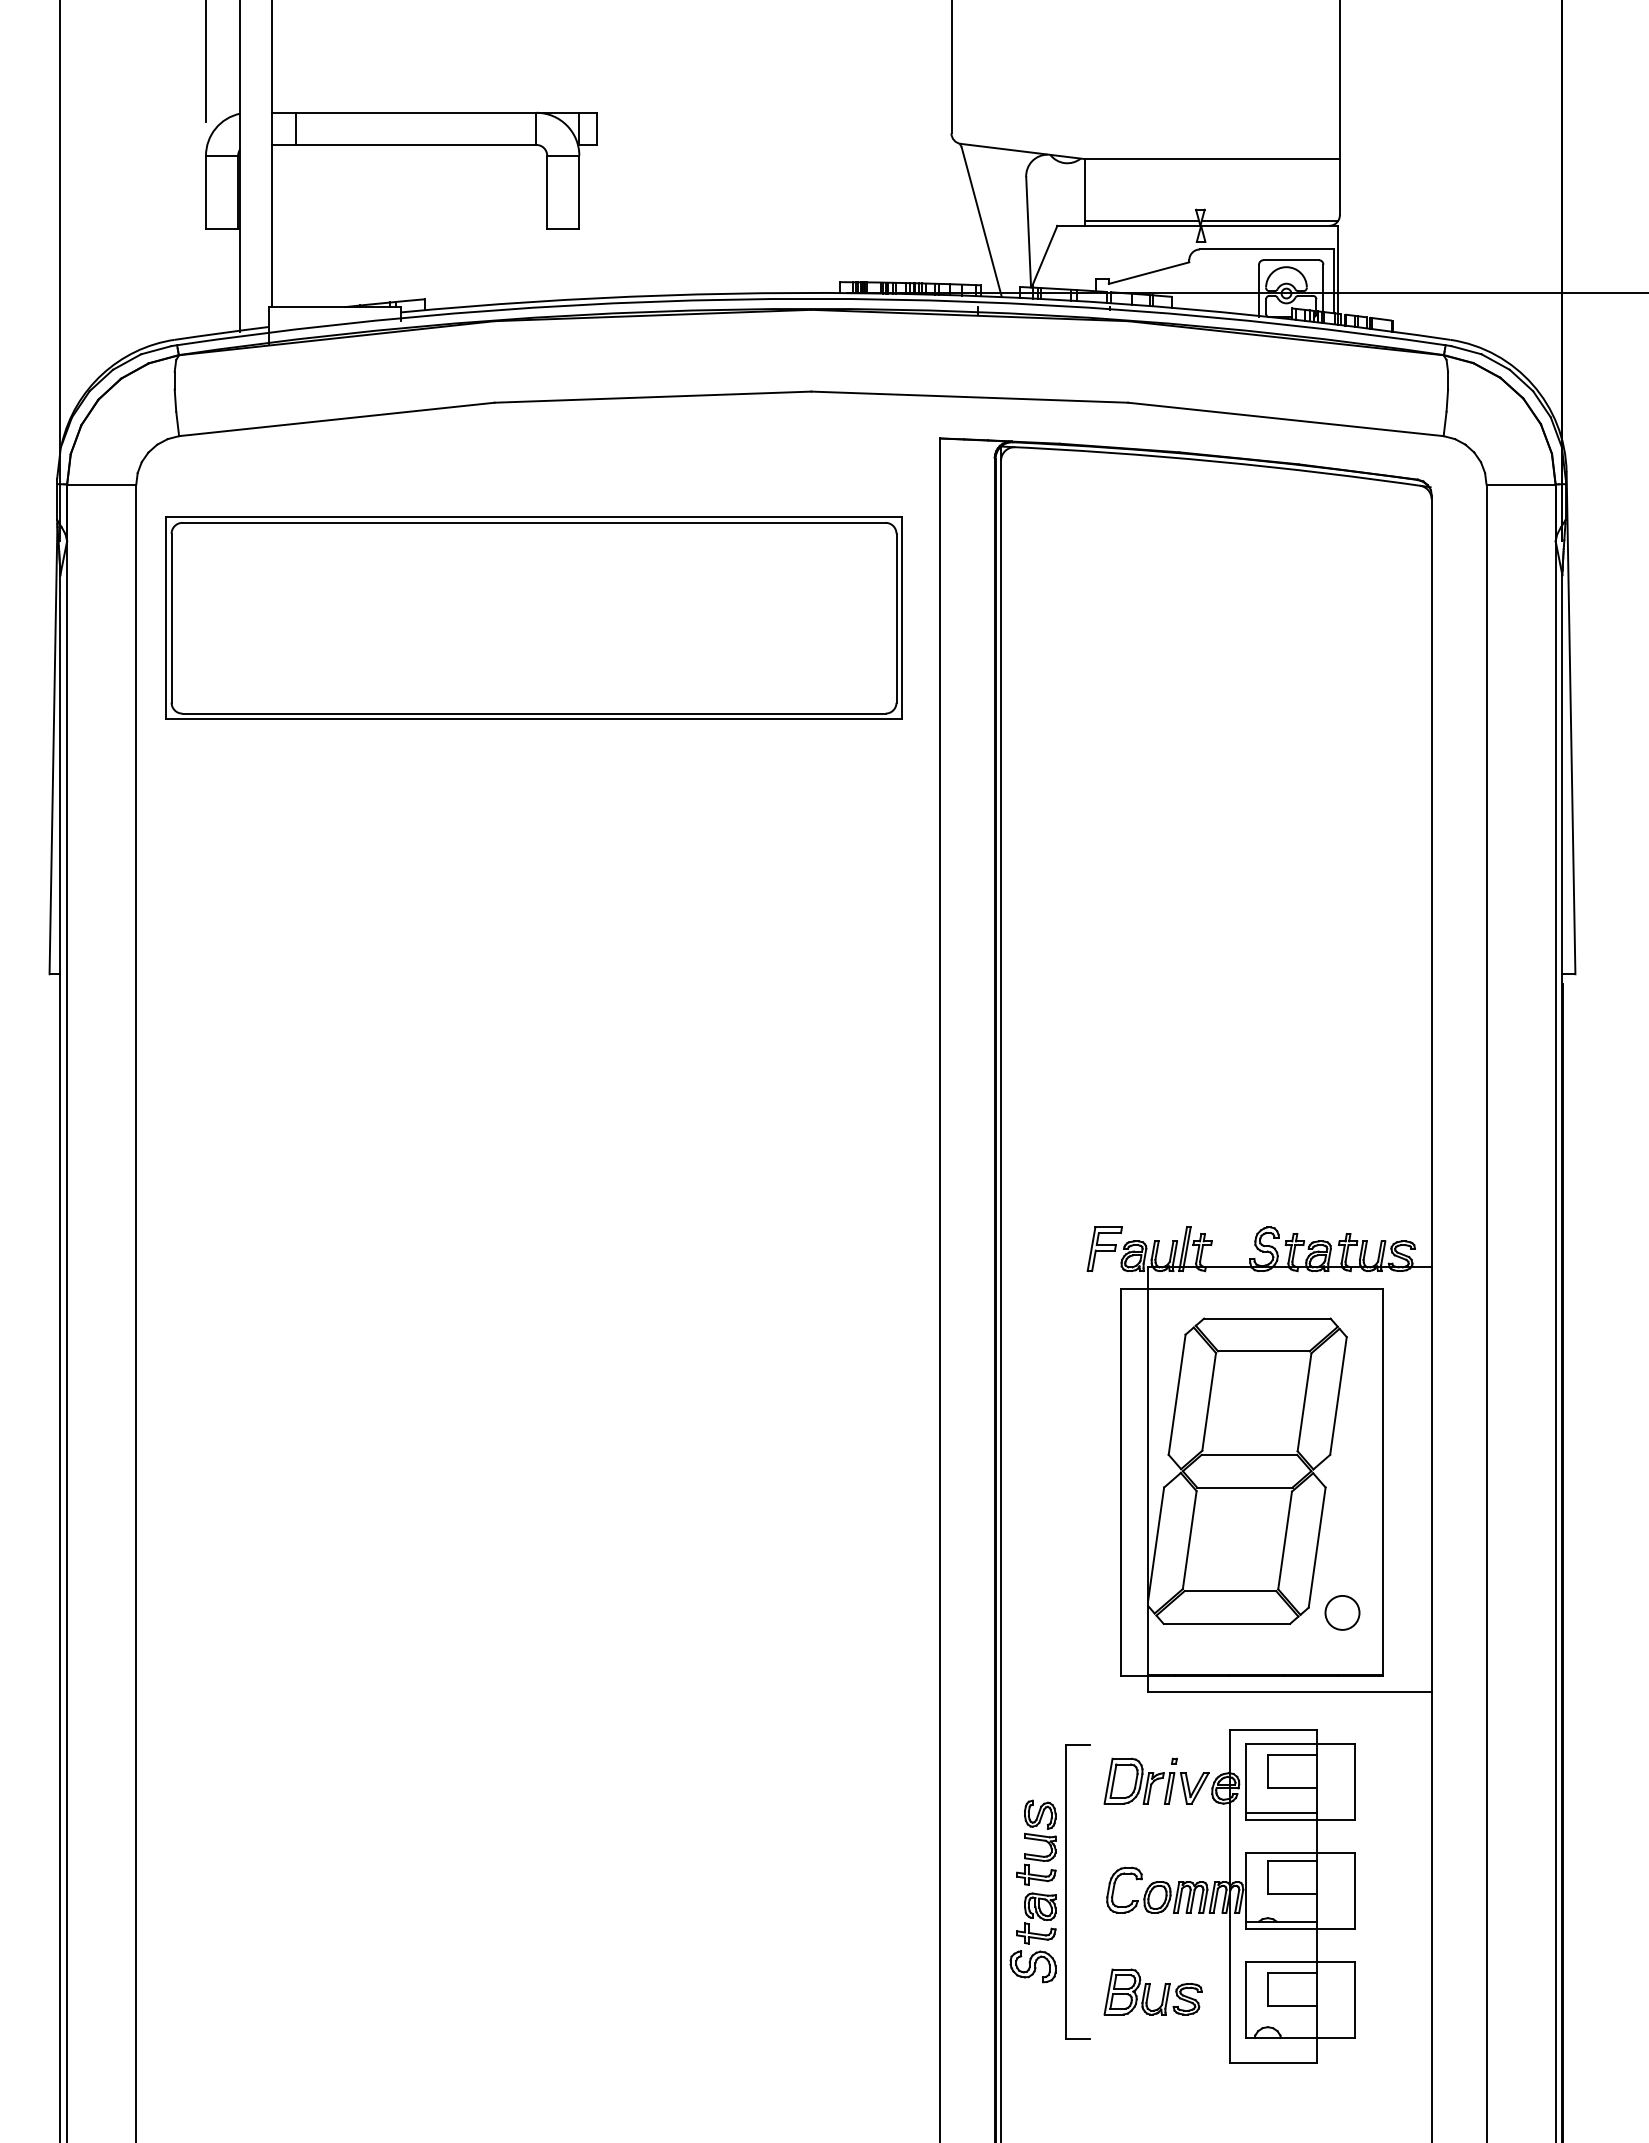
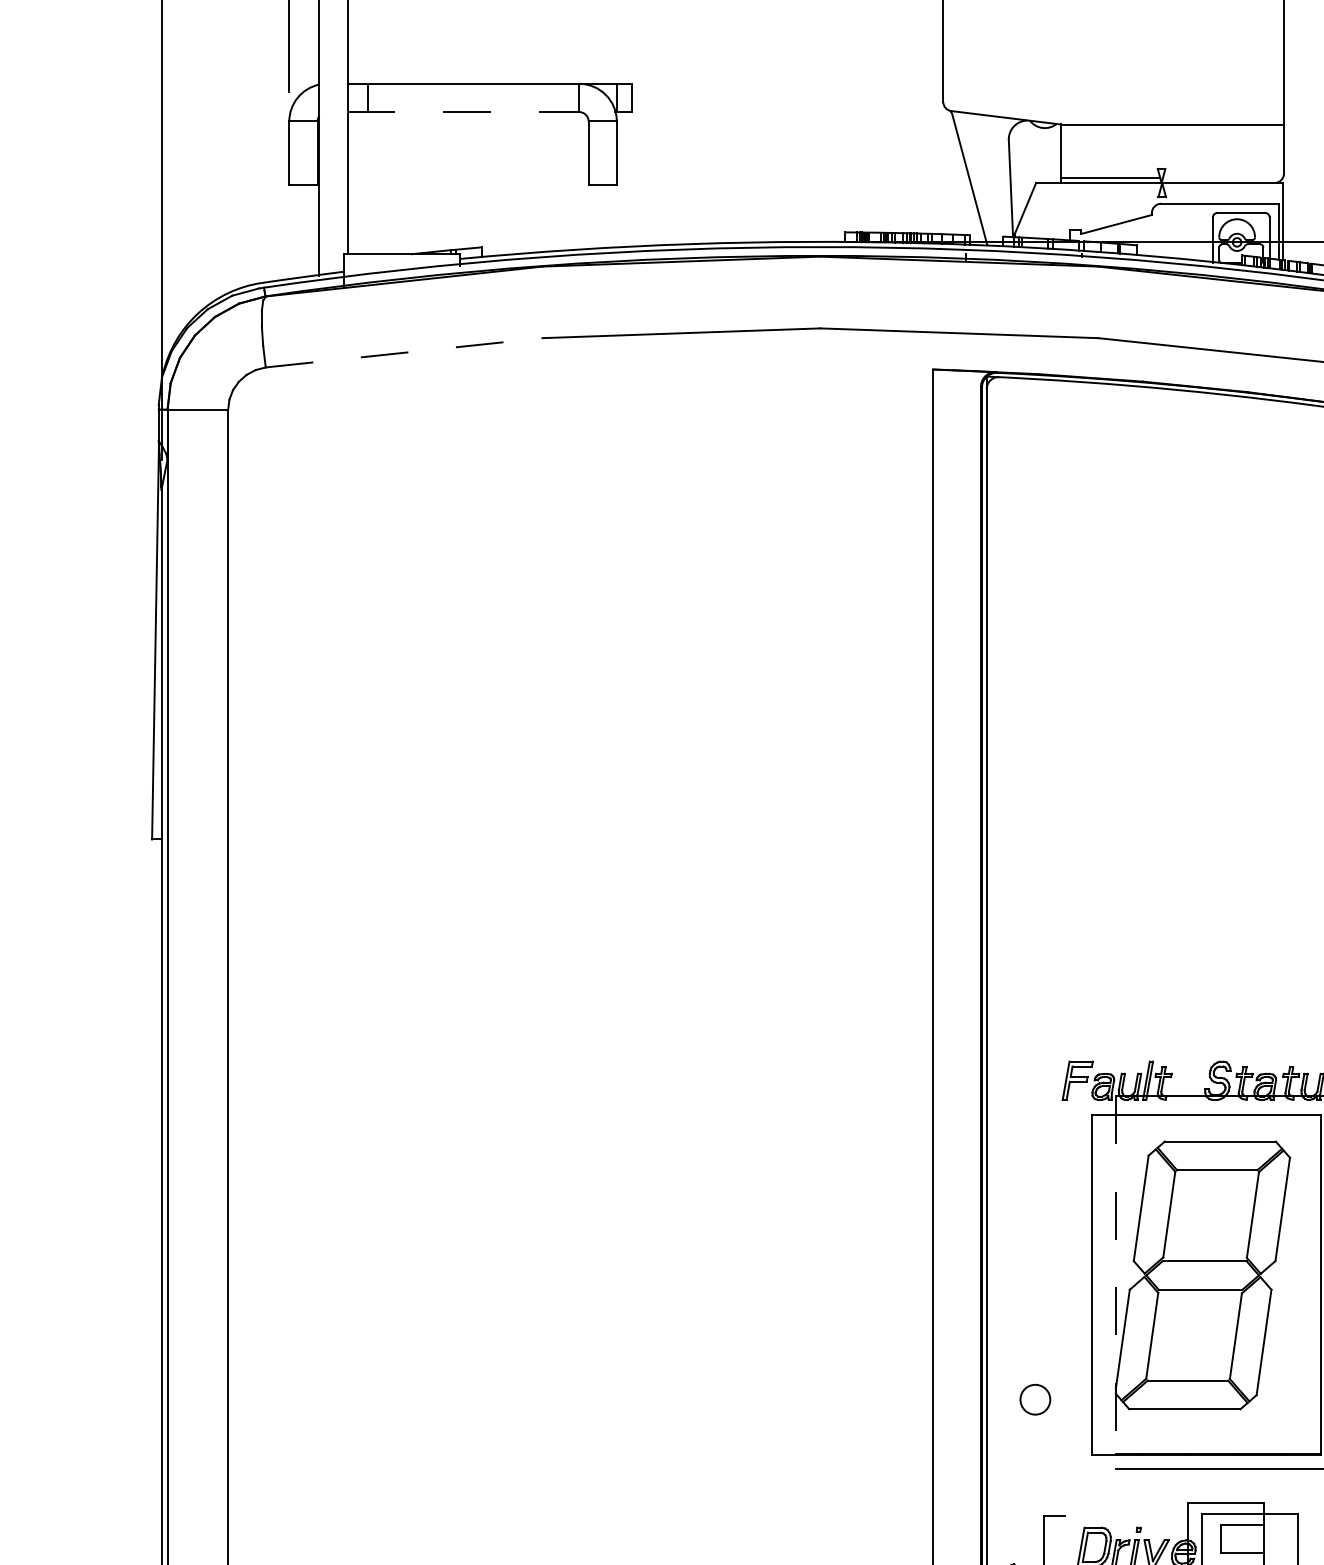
line: (404, 144) -> (463, 111), solid -> dashed
line: (1269, 220) -> (1222, 178), removed
line: (336, 419) -> (403, 352), solid -> dashed
part: (533, 617) -> (576, 526), removed
line: (1148, 1479) -> (1116, 1282), solid -> dashed
circle: (1342, 1612) -> (1035, 1399), moved

